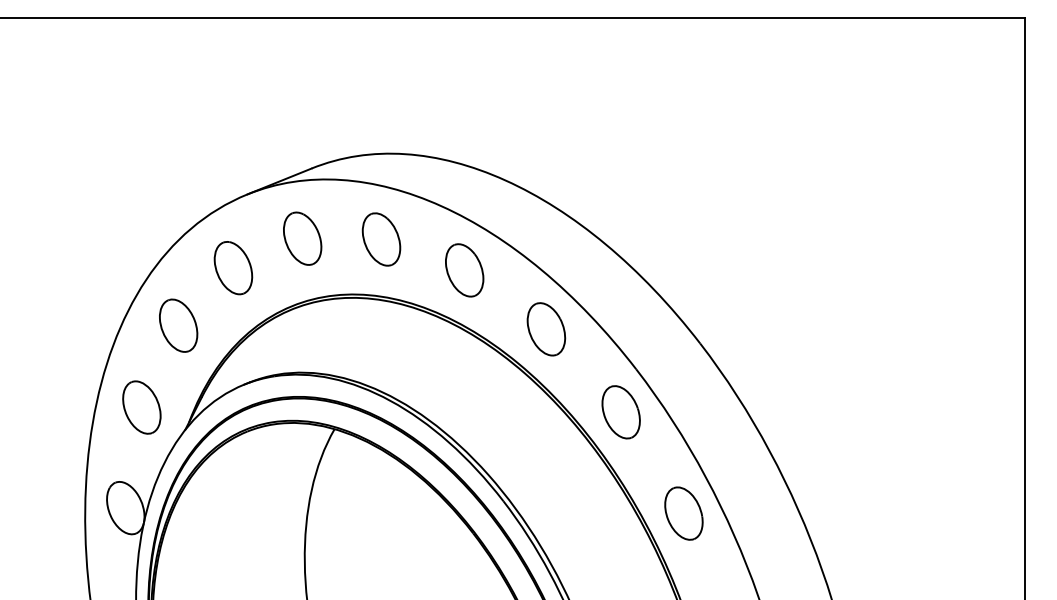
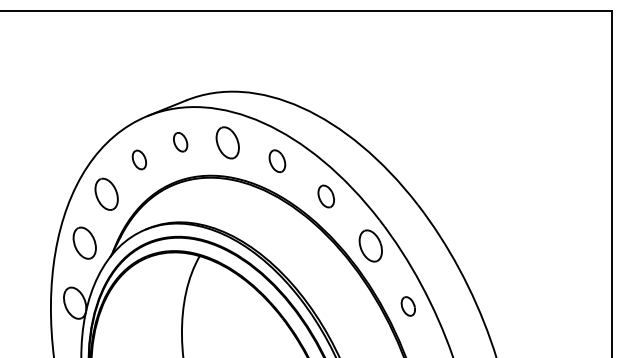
part: (302, 237) -> (180, 141), size x0.6
part: (233, 267) -> (139, 159), size x0.6
part: (464, 269) -> (277, 160), size x0.7
part: (546, 329) -> (326, 196), size x0.7
part: (684, 513) -> (408, 306), size x0.6

